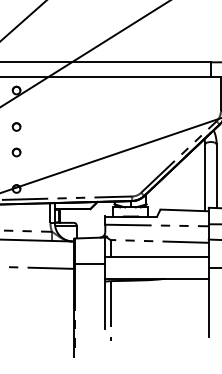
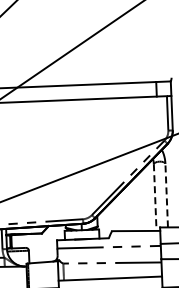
line: (216, 176) -> (166, 195), solid -> dashed
line: (205, 178) -> (155, 198), solid -> dashed

